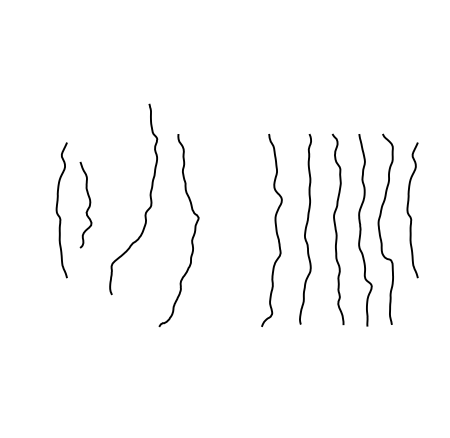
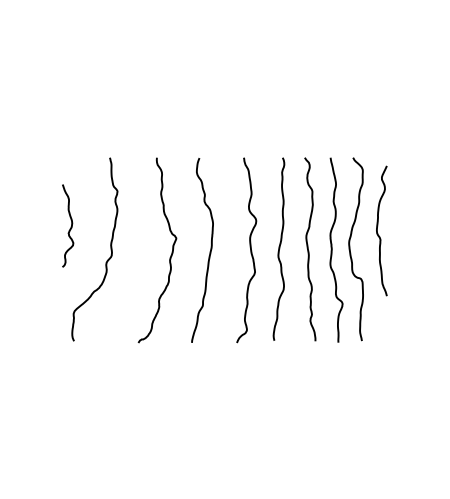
curve: (149, 199) -> (110, 249), moved
curve: (57, 209) -> (40, 230), removed
curve: (233, 231) -> (209, 251), added

